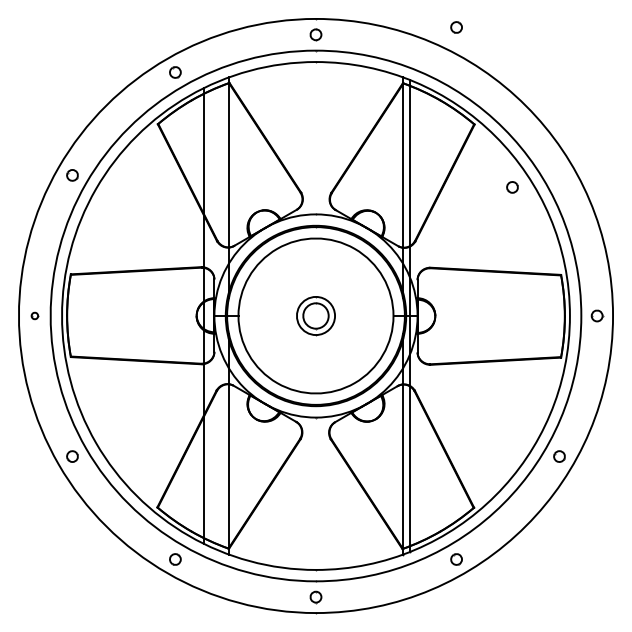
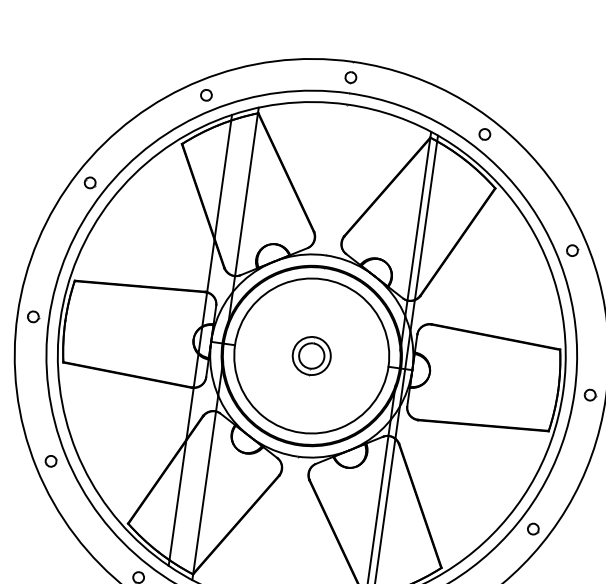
part: (456, 27) -> (484, 134), moved
part: (512, 187) -> (572, 250), moved
part: (34, 315) -> (33, 316), size x1.67

